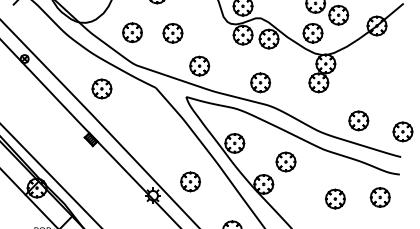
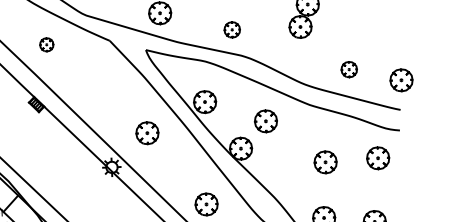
part: (260, 82) -> (232, 29), size x0.7
part: (101, 88) -> (46, 44), size x0.6
part: (358, 120) -> (348, 69), size x0.7
part: (190, 181) -> (147, 132), moved

